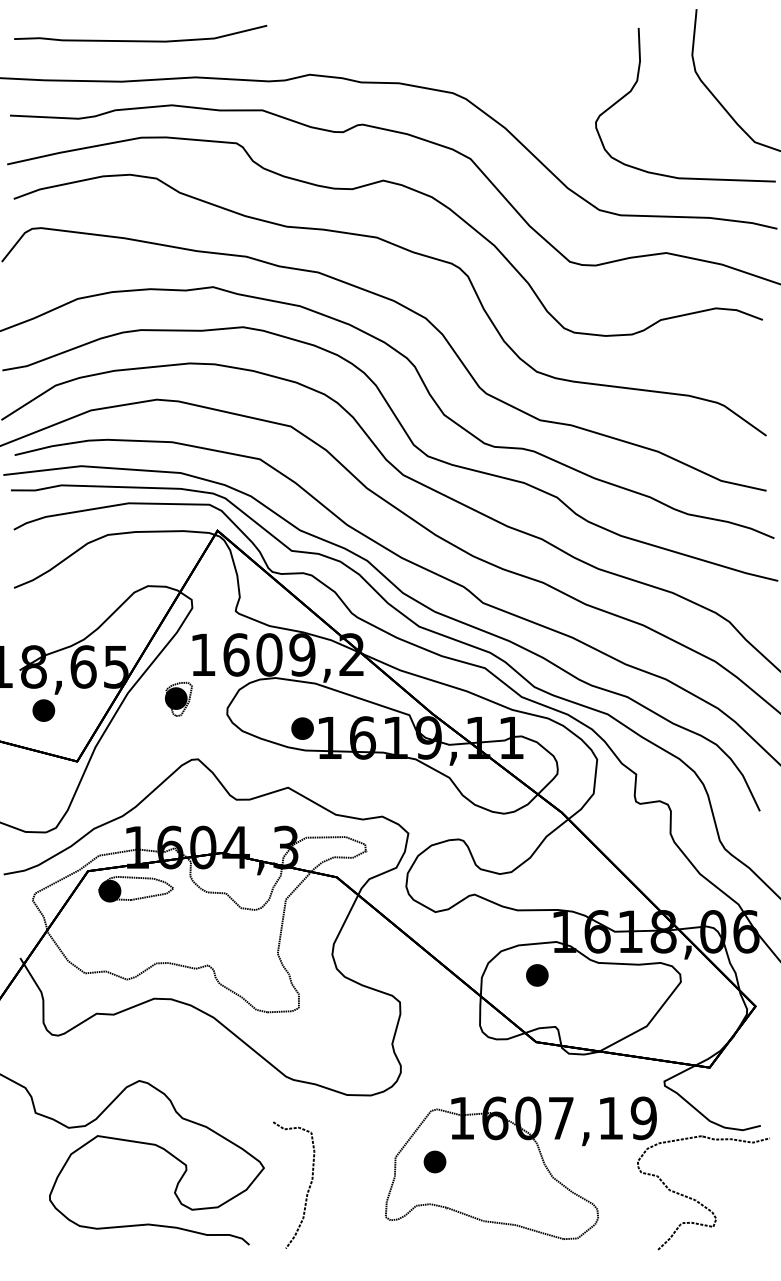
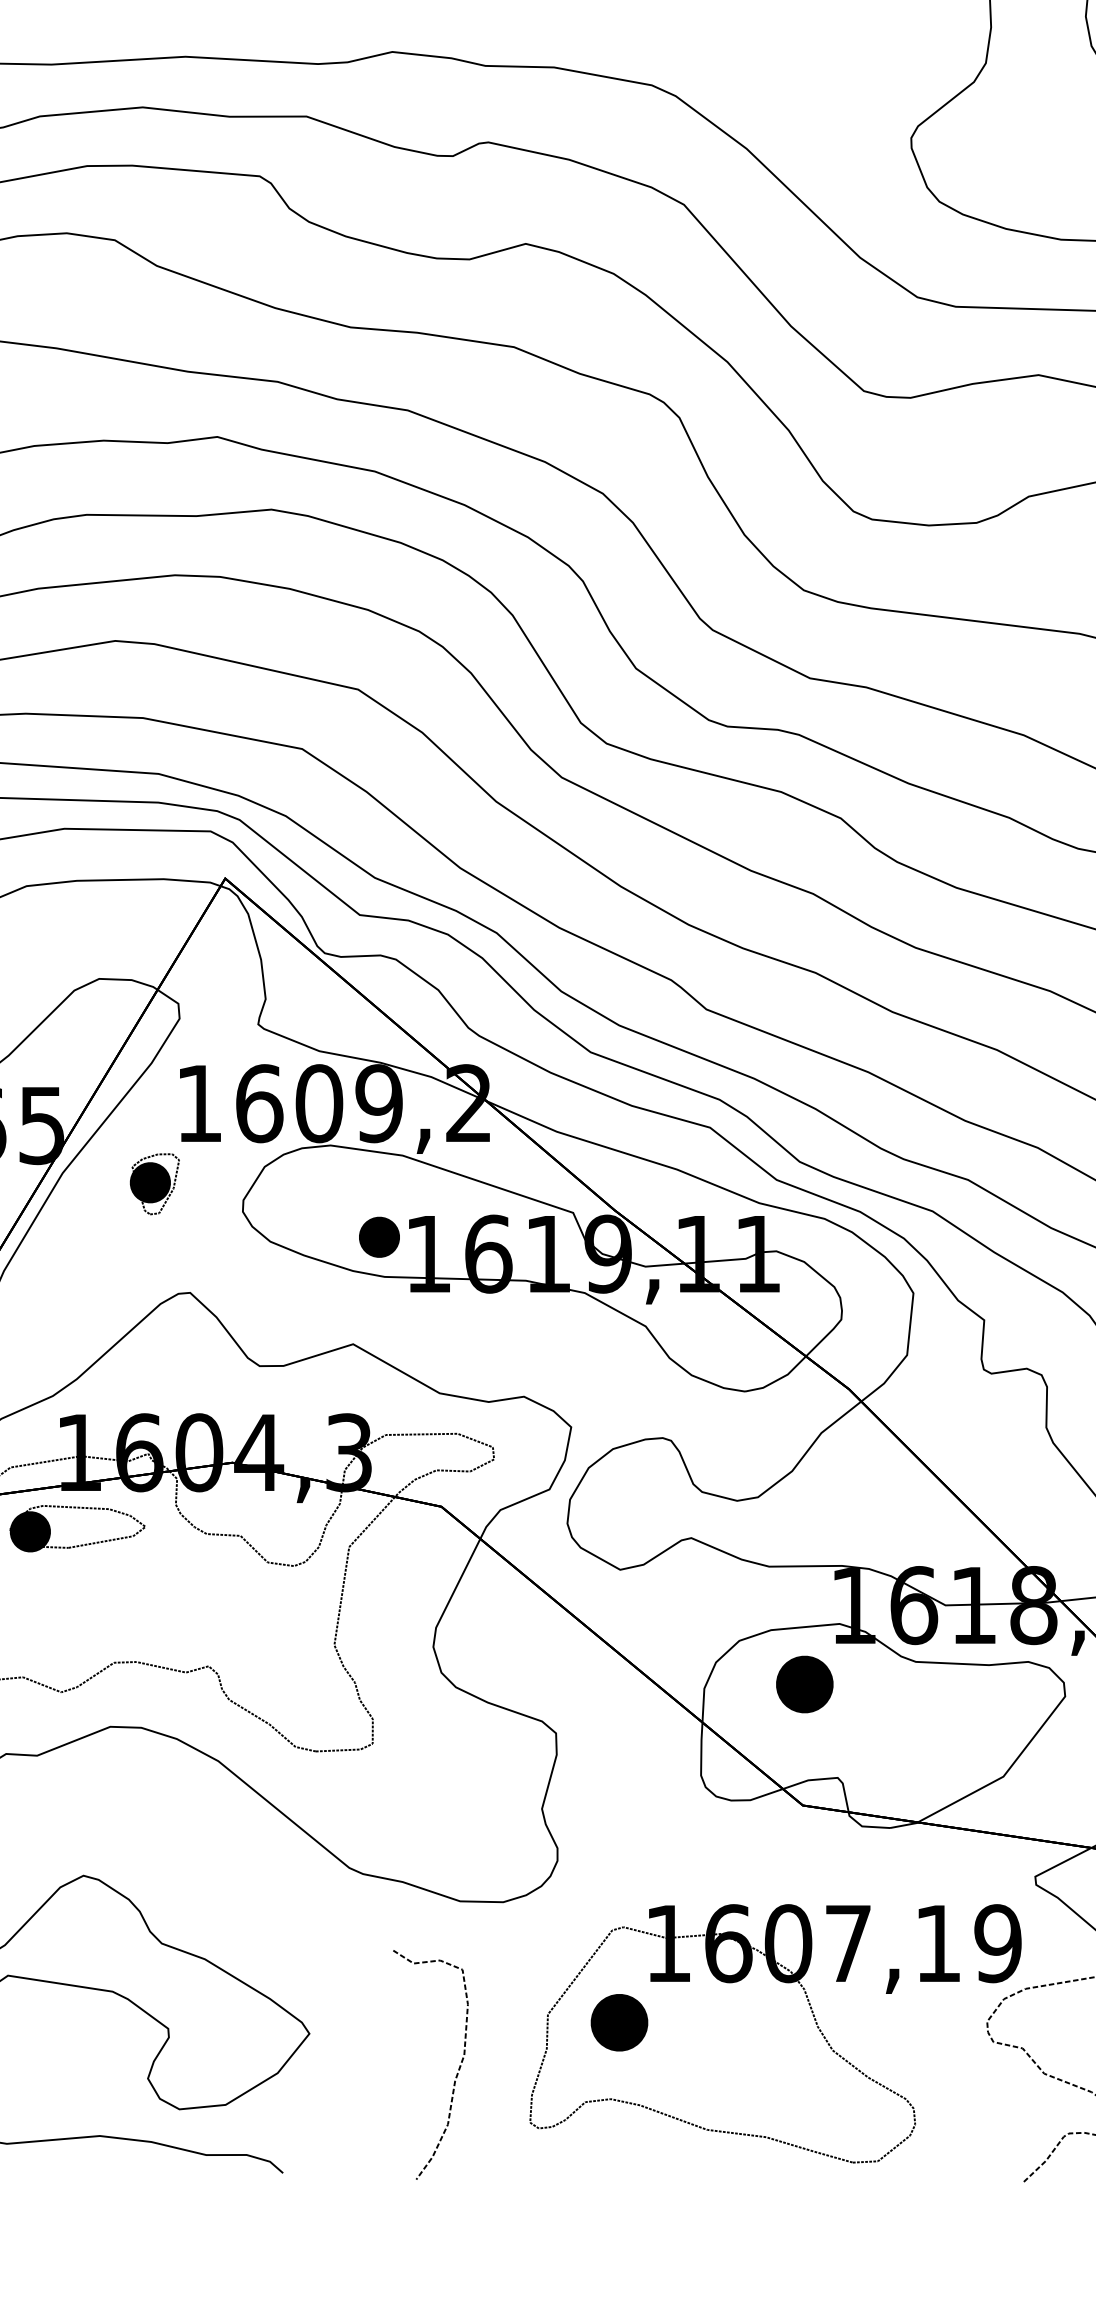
part: (537, 975) -> (805, 1684), size x1.4
part: (434, 1161) -> (618, 2021), size x1.4
curve: (308, 1187) -> (457, 2068), moved

